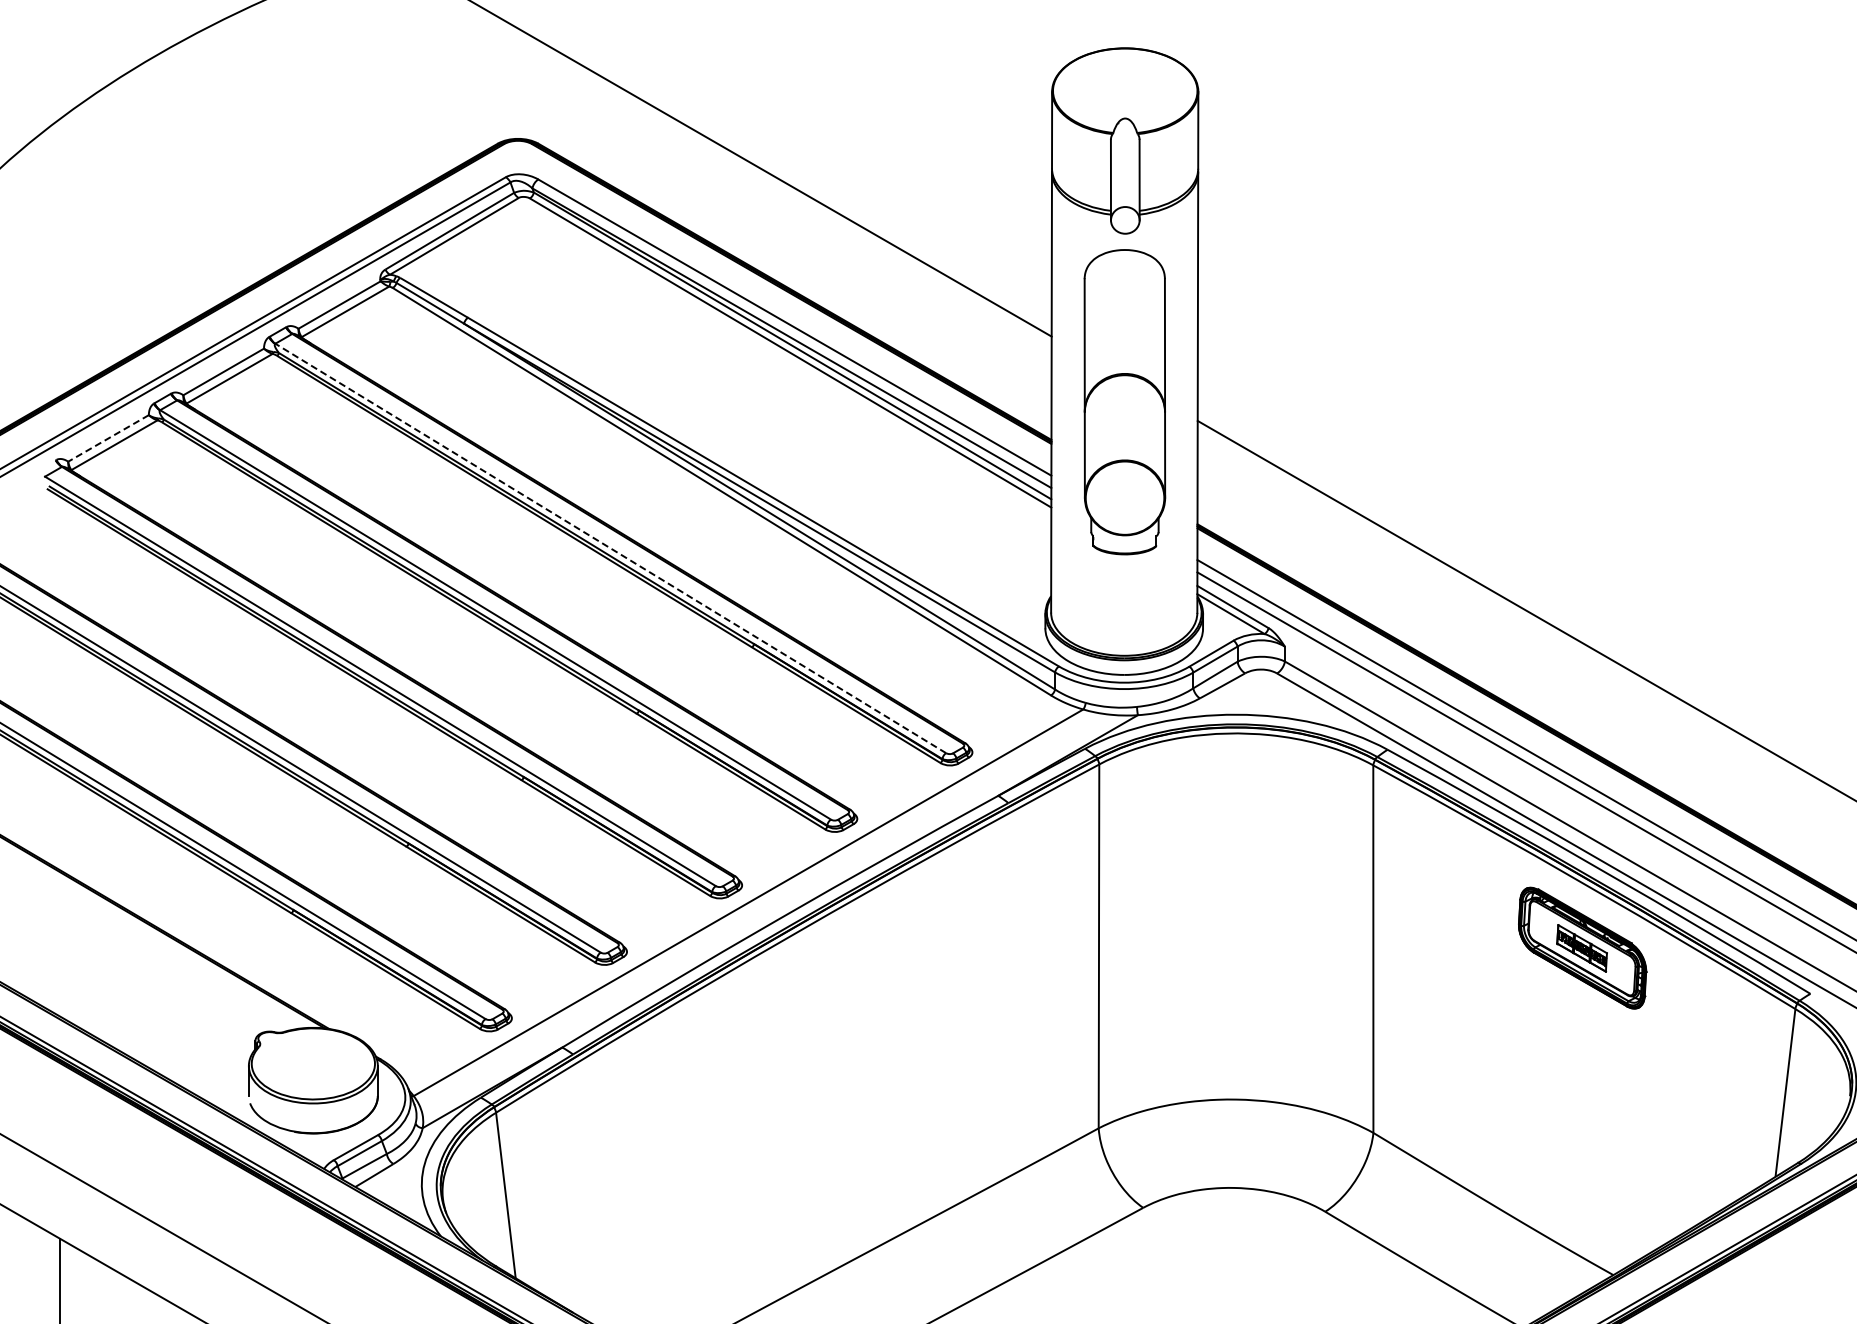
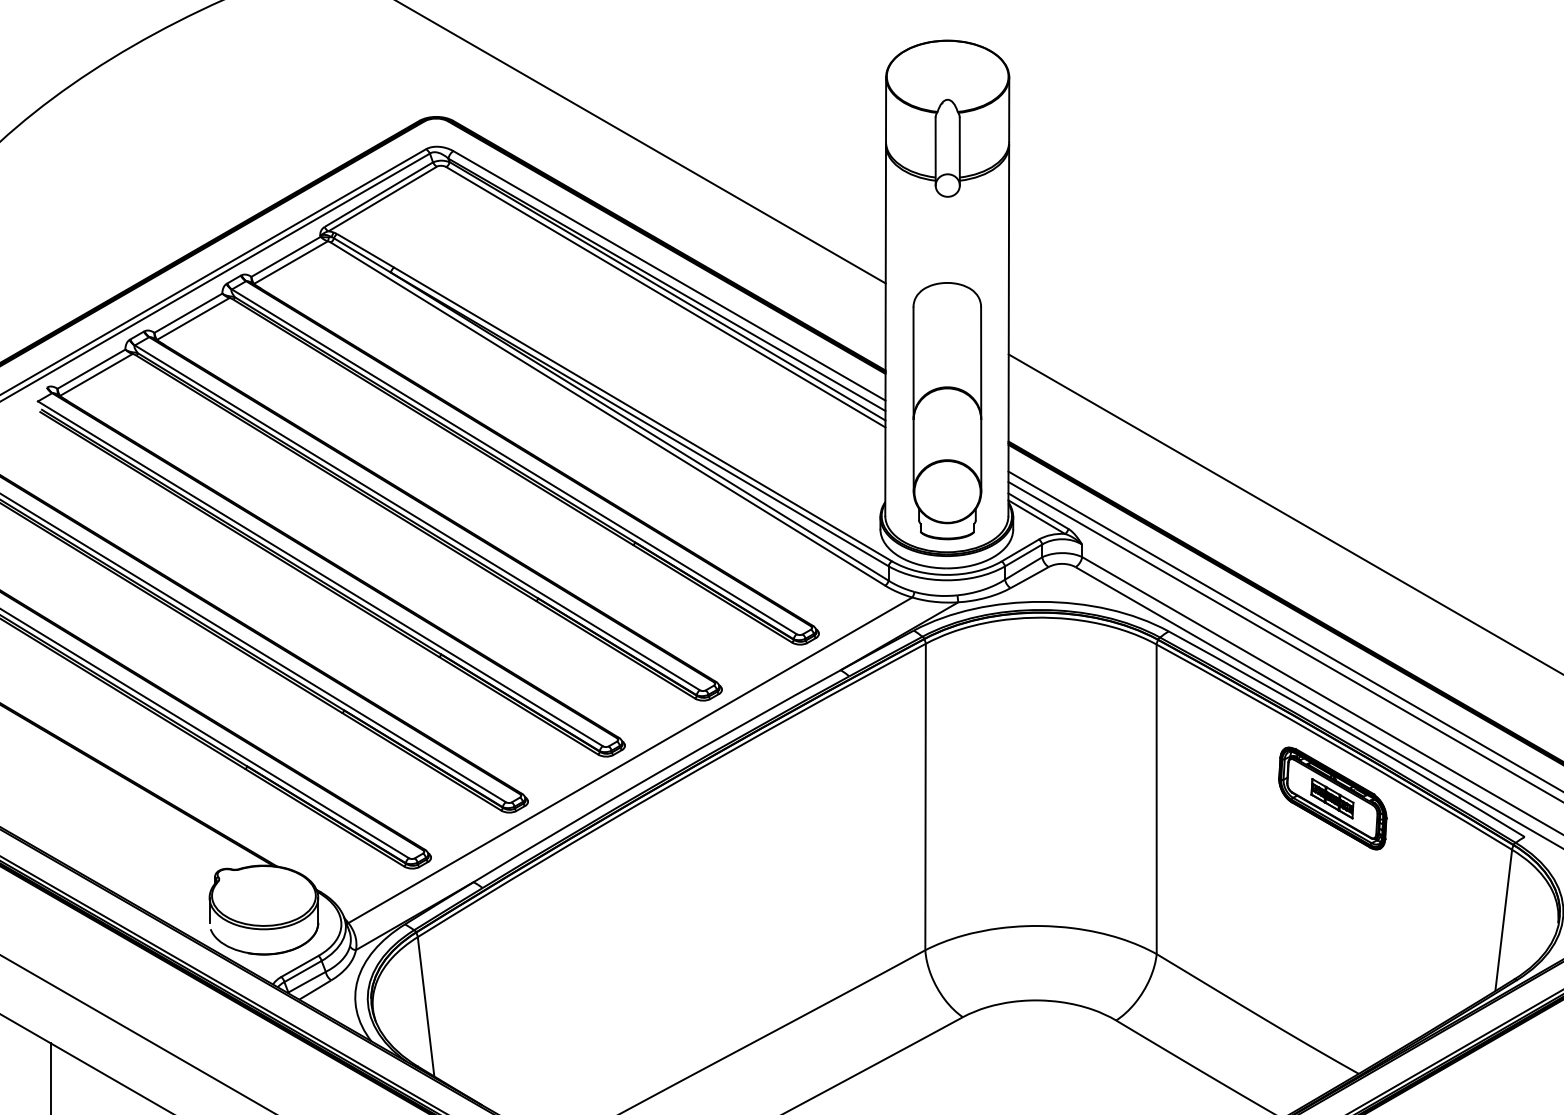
part: (1124, 402) -> (947, 411), moved
line: (108, 438) -> (91, 369), dashed -> solid
line: (610, 548) -> (514, 461), dashed -> solid

